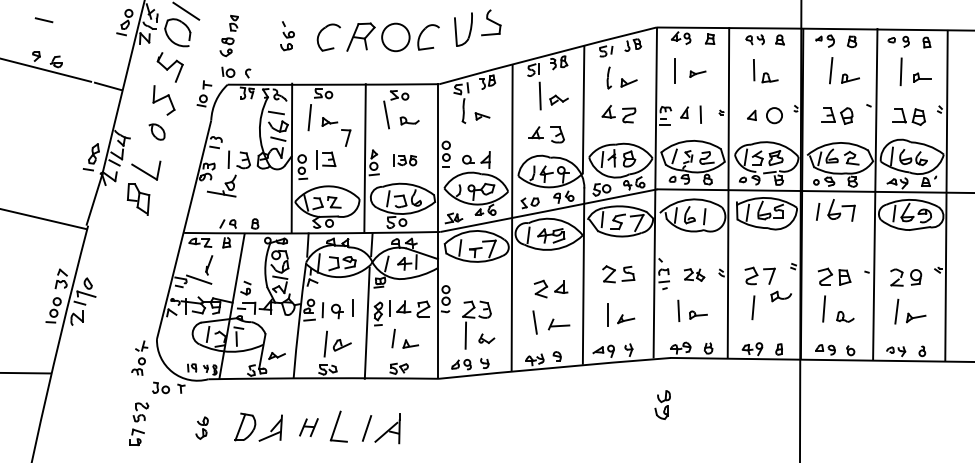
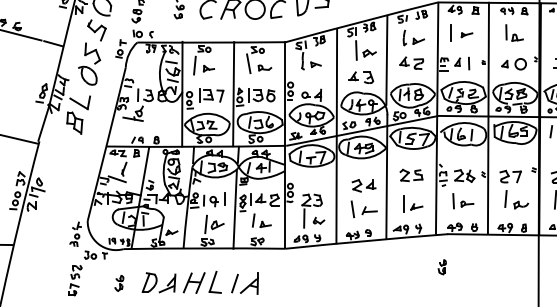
part: (156, 131) -> (87, 75), size x1.67
part: (346, 137) -> (220, 95), moved
part: (405, 160) -> (261, 95), size x1.67
part: (694, 274) -> (464, 175), size x1.43
part: (780, 296) -> (520, 205), moved
part: (662, 405) -> (442, 267), size x0.71
part: (308, 427) -> (193, 282), size x1.67

